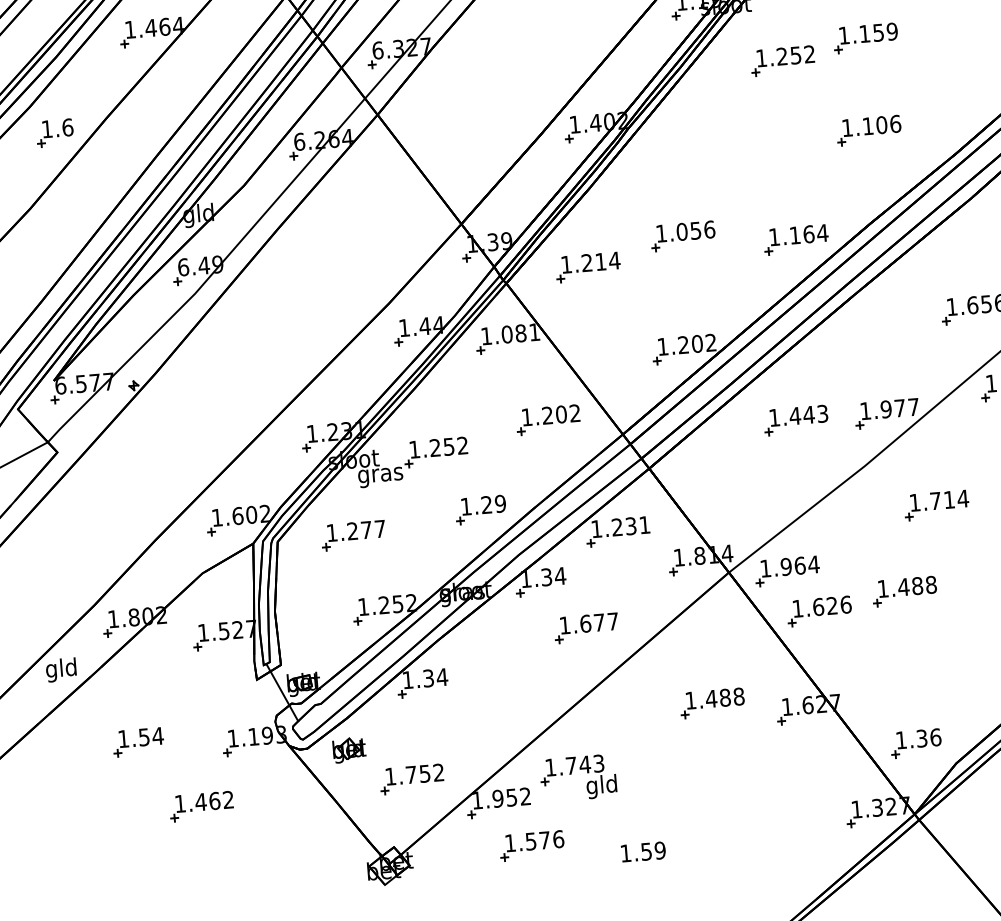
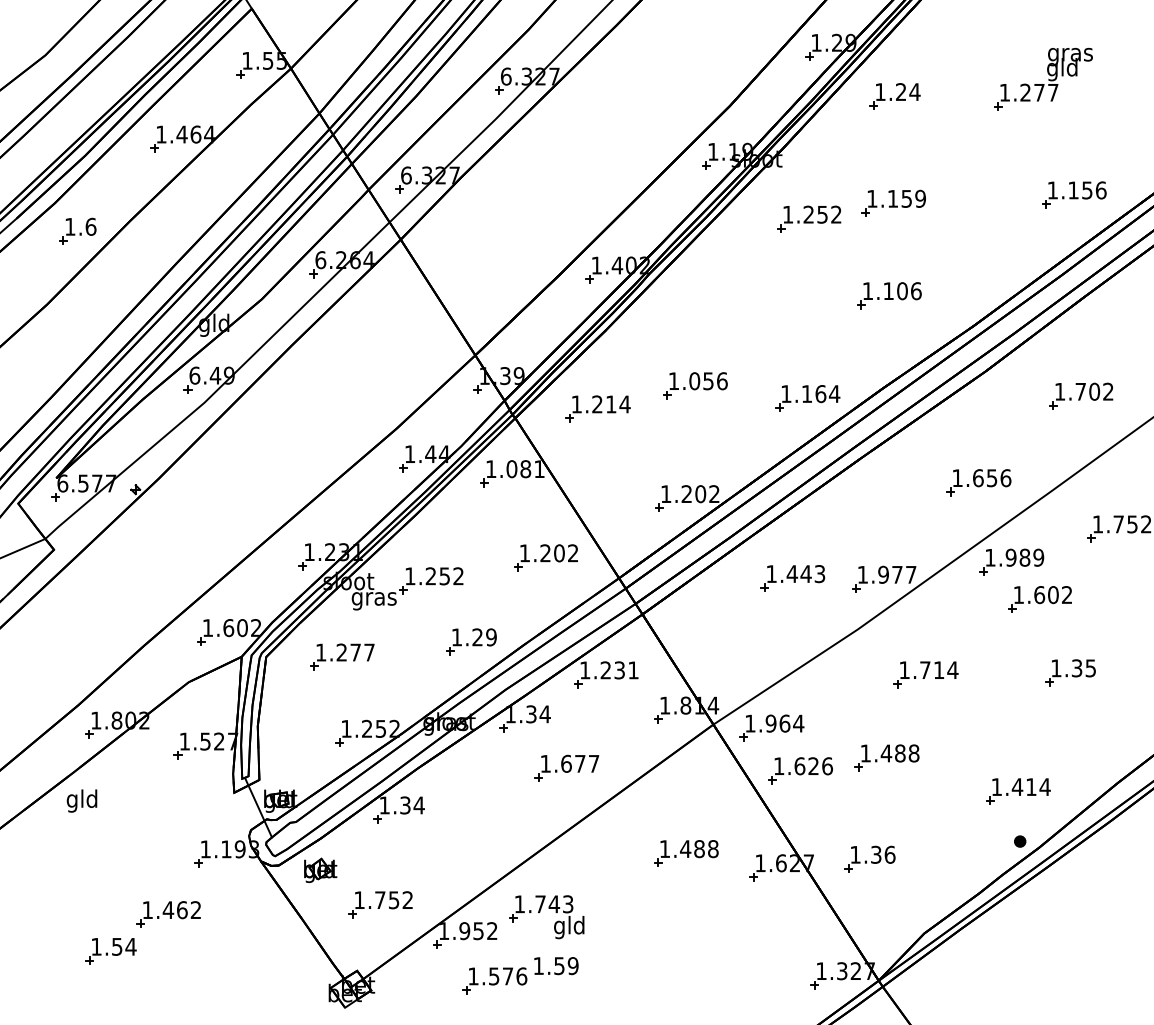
text: (60, 669) -> (81, 800), moved
part: (137, 742) -> (110, 951), moved
part: (915, 742) -> (869, 858), moved
text: (643, 852) -> (556, 966), moved

